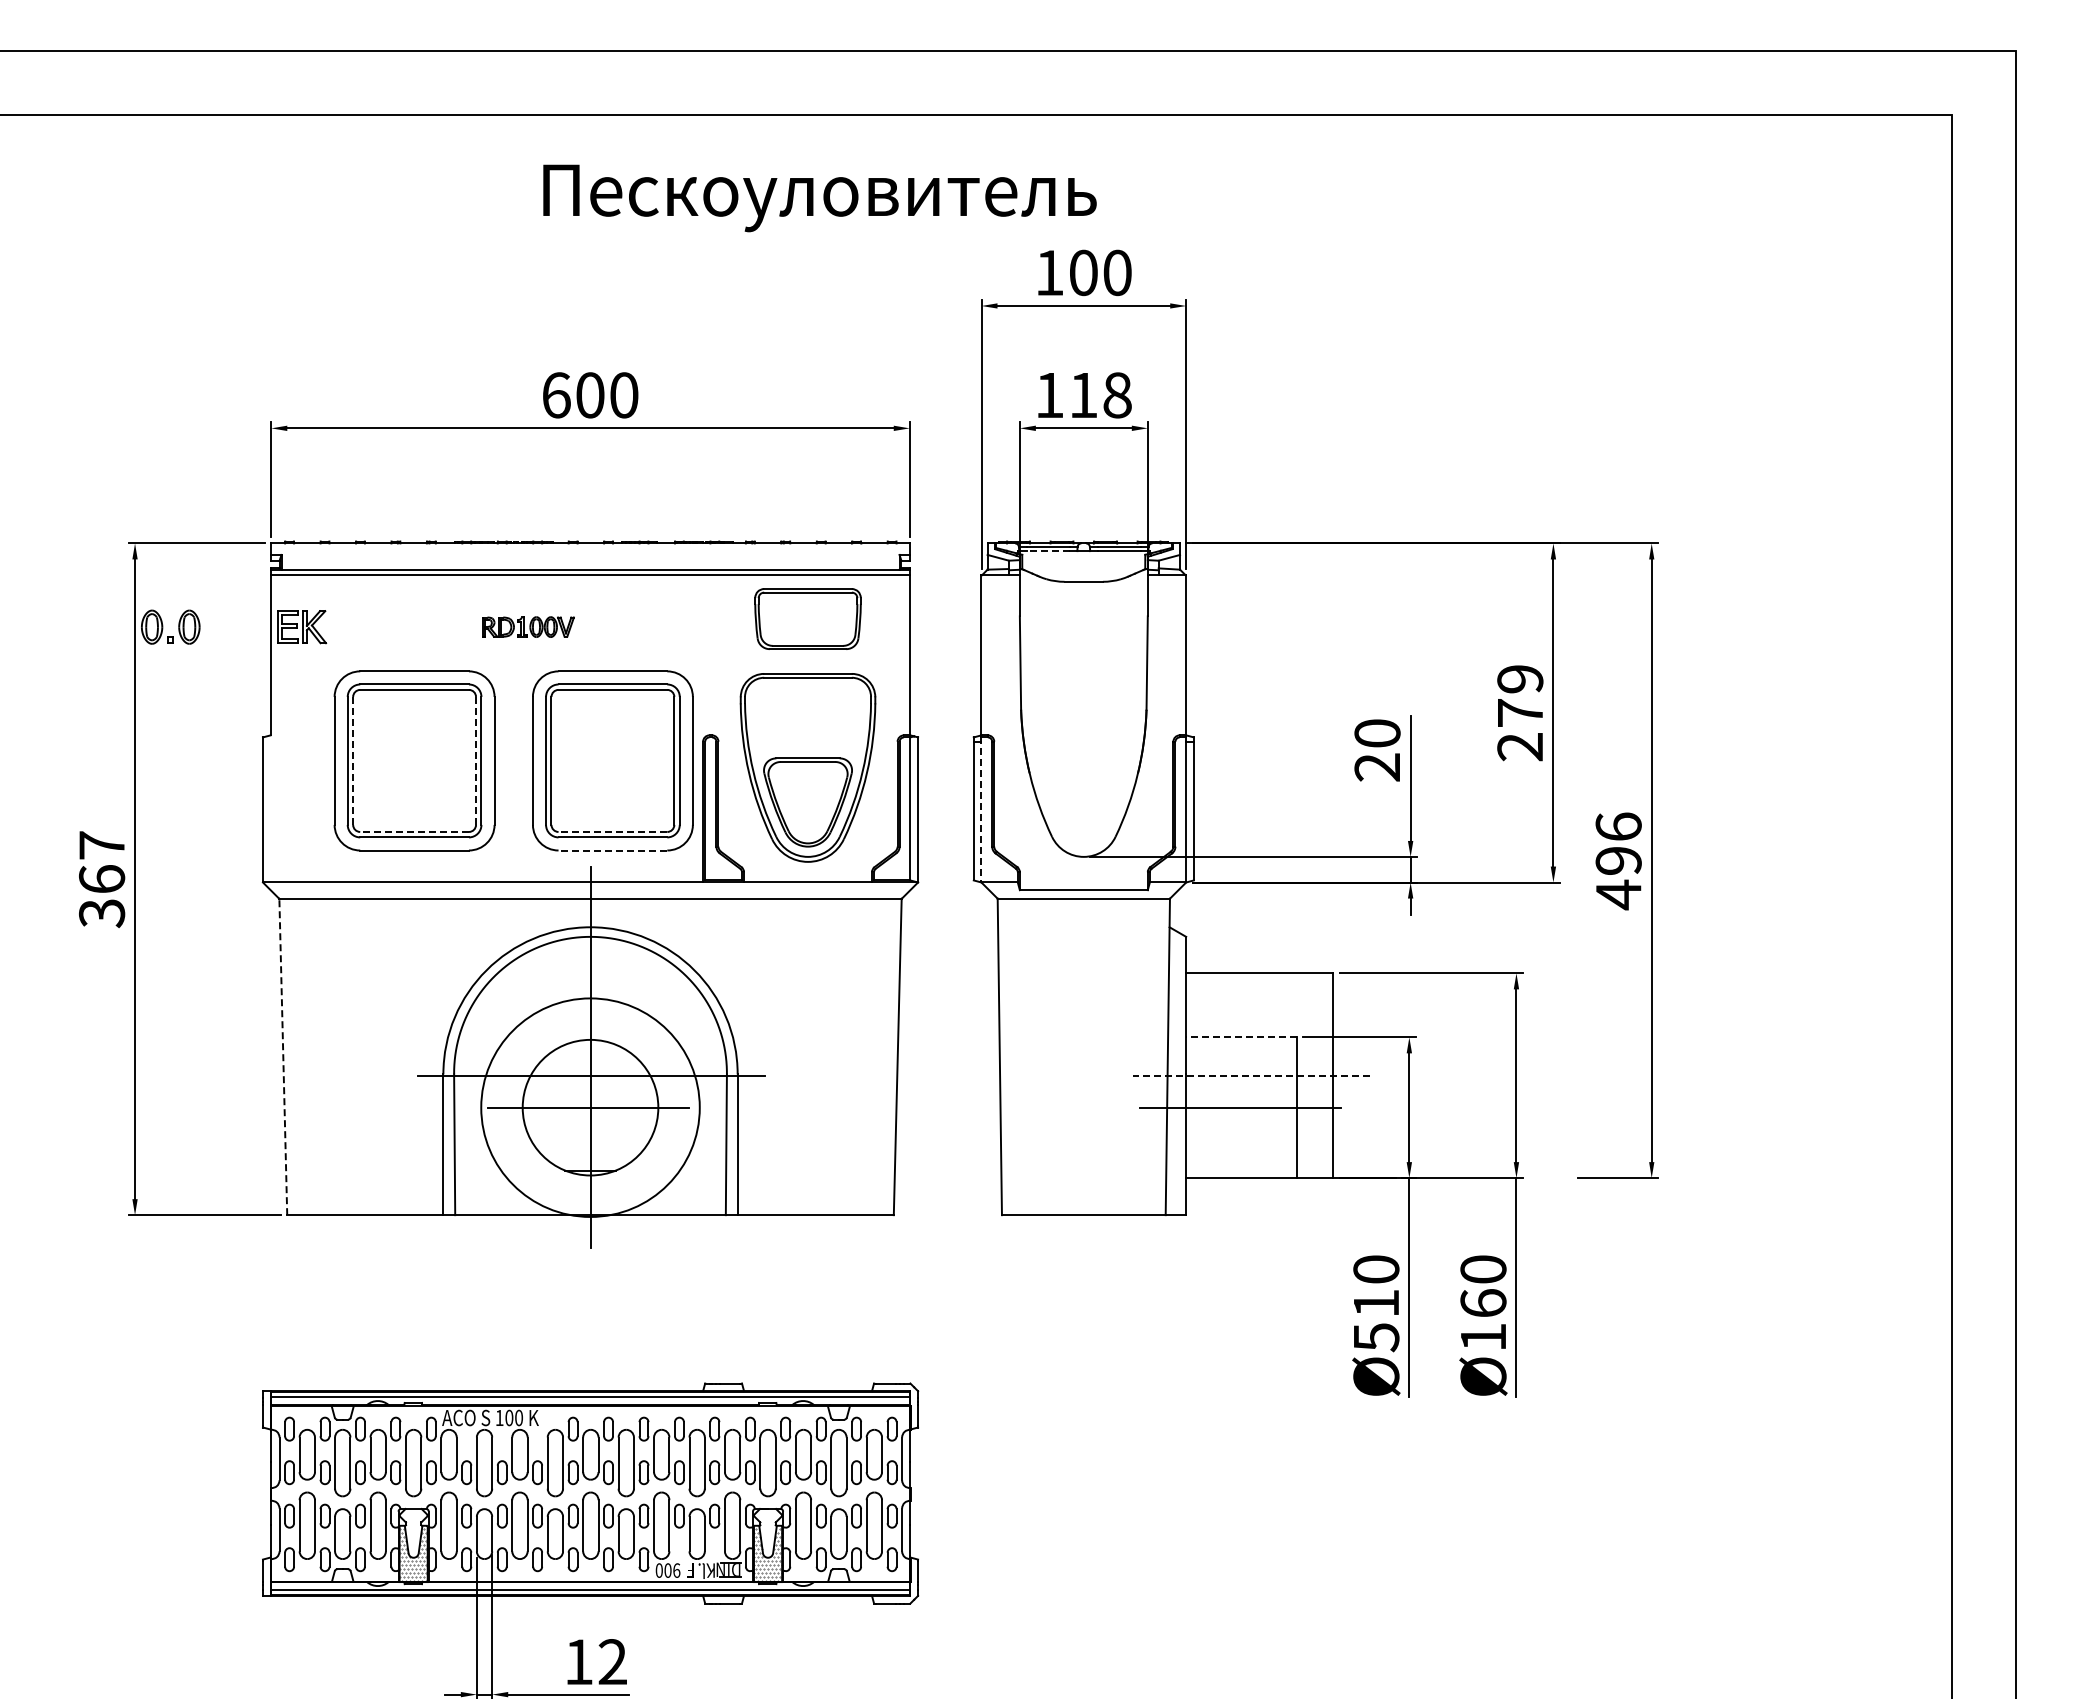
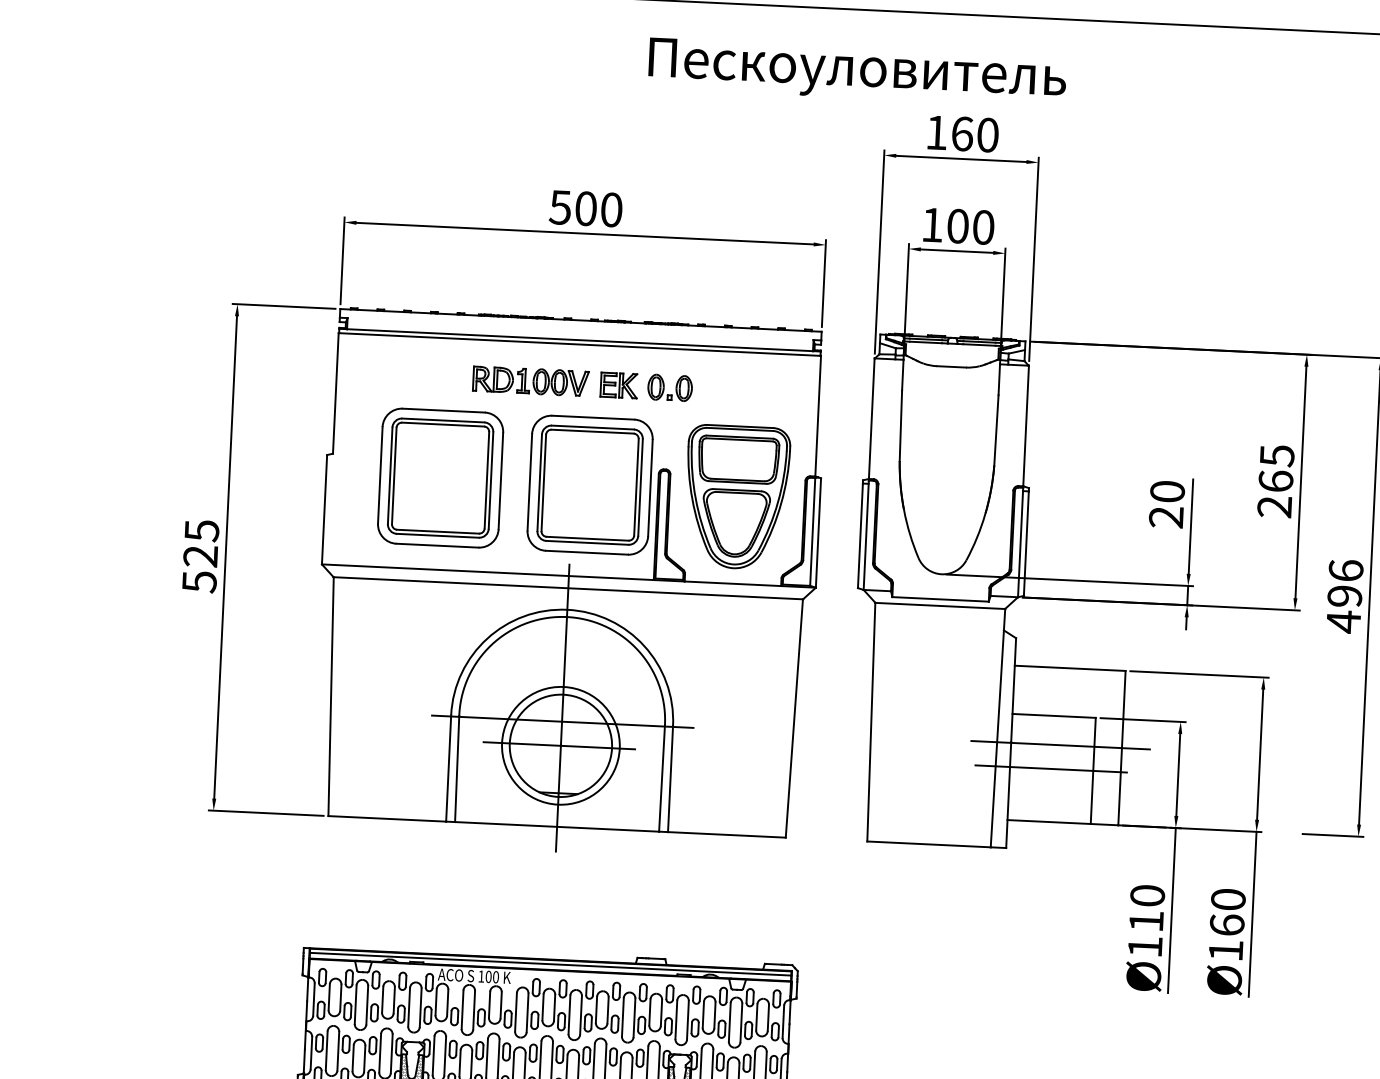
text: (819, 198) -> (857, 72), moved
text: (1084, 272) -> (963, 133), 100 -> 160
text: (555, 395) -> (559, 207), 600 -> 500
text: (1100, 395) -> (970, 227), 118 -> 100
line: (1047, 551) -> (925, 342), dashed -> solid
part: (807, 618) -> (738, 459), moved
part: (163, 626) -> (664, 387), moved
part: (528, 626) -> (531, 380), size x1.67
part: (302, 627) -> (619, 385), moved
text: (1520, 695) -> (1276, 468), 279 -> 265
line: (353, 760) -> (394, 475), dashed -> solid
line: (476, 760) -> (487, 480), dashed -> solid
line: (981, 809) -> (866, 534), dashed -> solid
line: (414, 831) -> (438, 531), dashed -> solid
line: (612, 831) -> (587, 538), dashed -> solid
line: (612, 850) -> (586, 552), dashed -> solid
text: (102, 879) -> (201, 556), 367 -> 525
line: (1240, 1037) -> (1053, 716), dashed -> solid
line: (283, 1056) -> (331, 696), dashed -> solid
line: (1251, 1075) -> (1060, 745), dashed -> solid
circle: (590, 1107) -> (560, 745), size x0.71
text: (1376, 1337) -> (1145, 947), Ø510 -> Ø110

